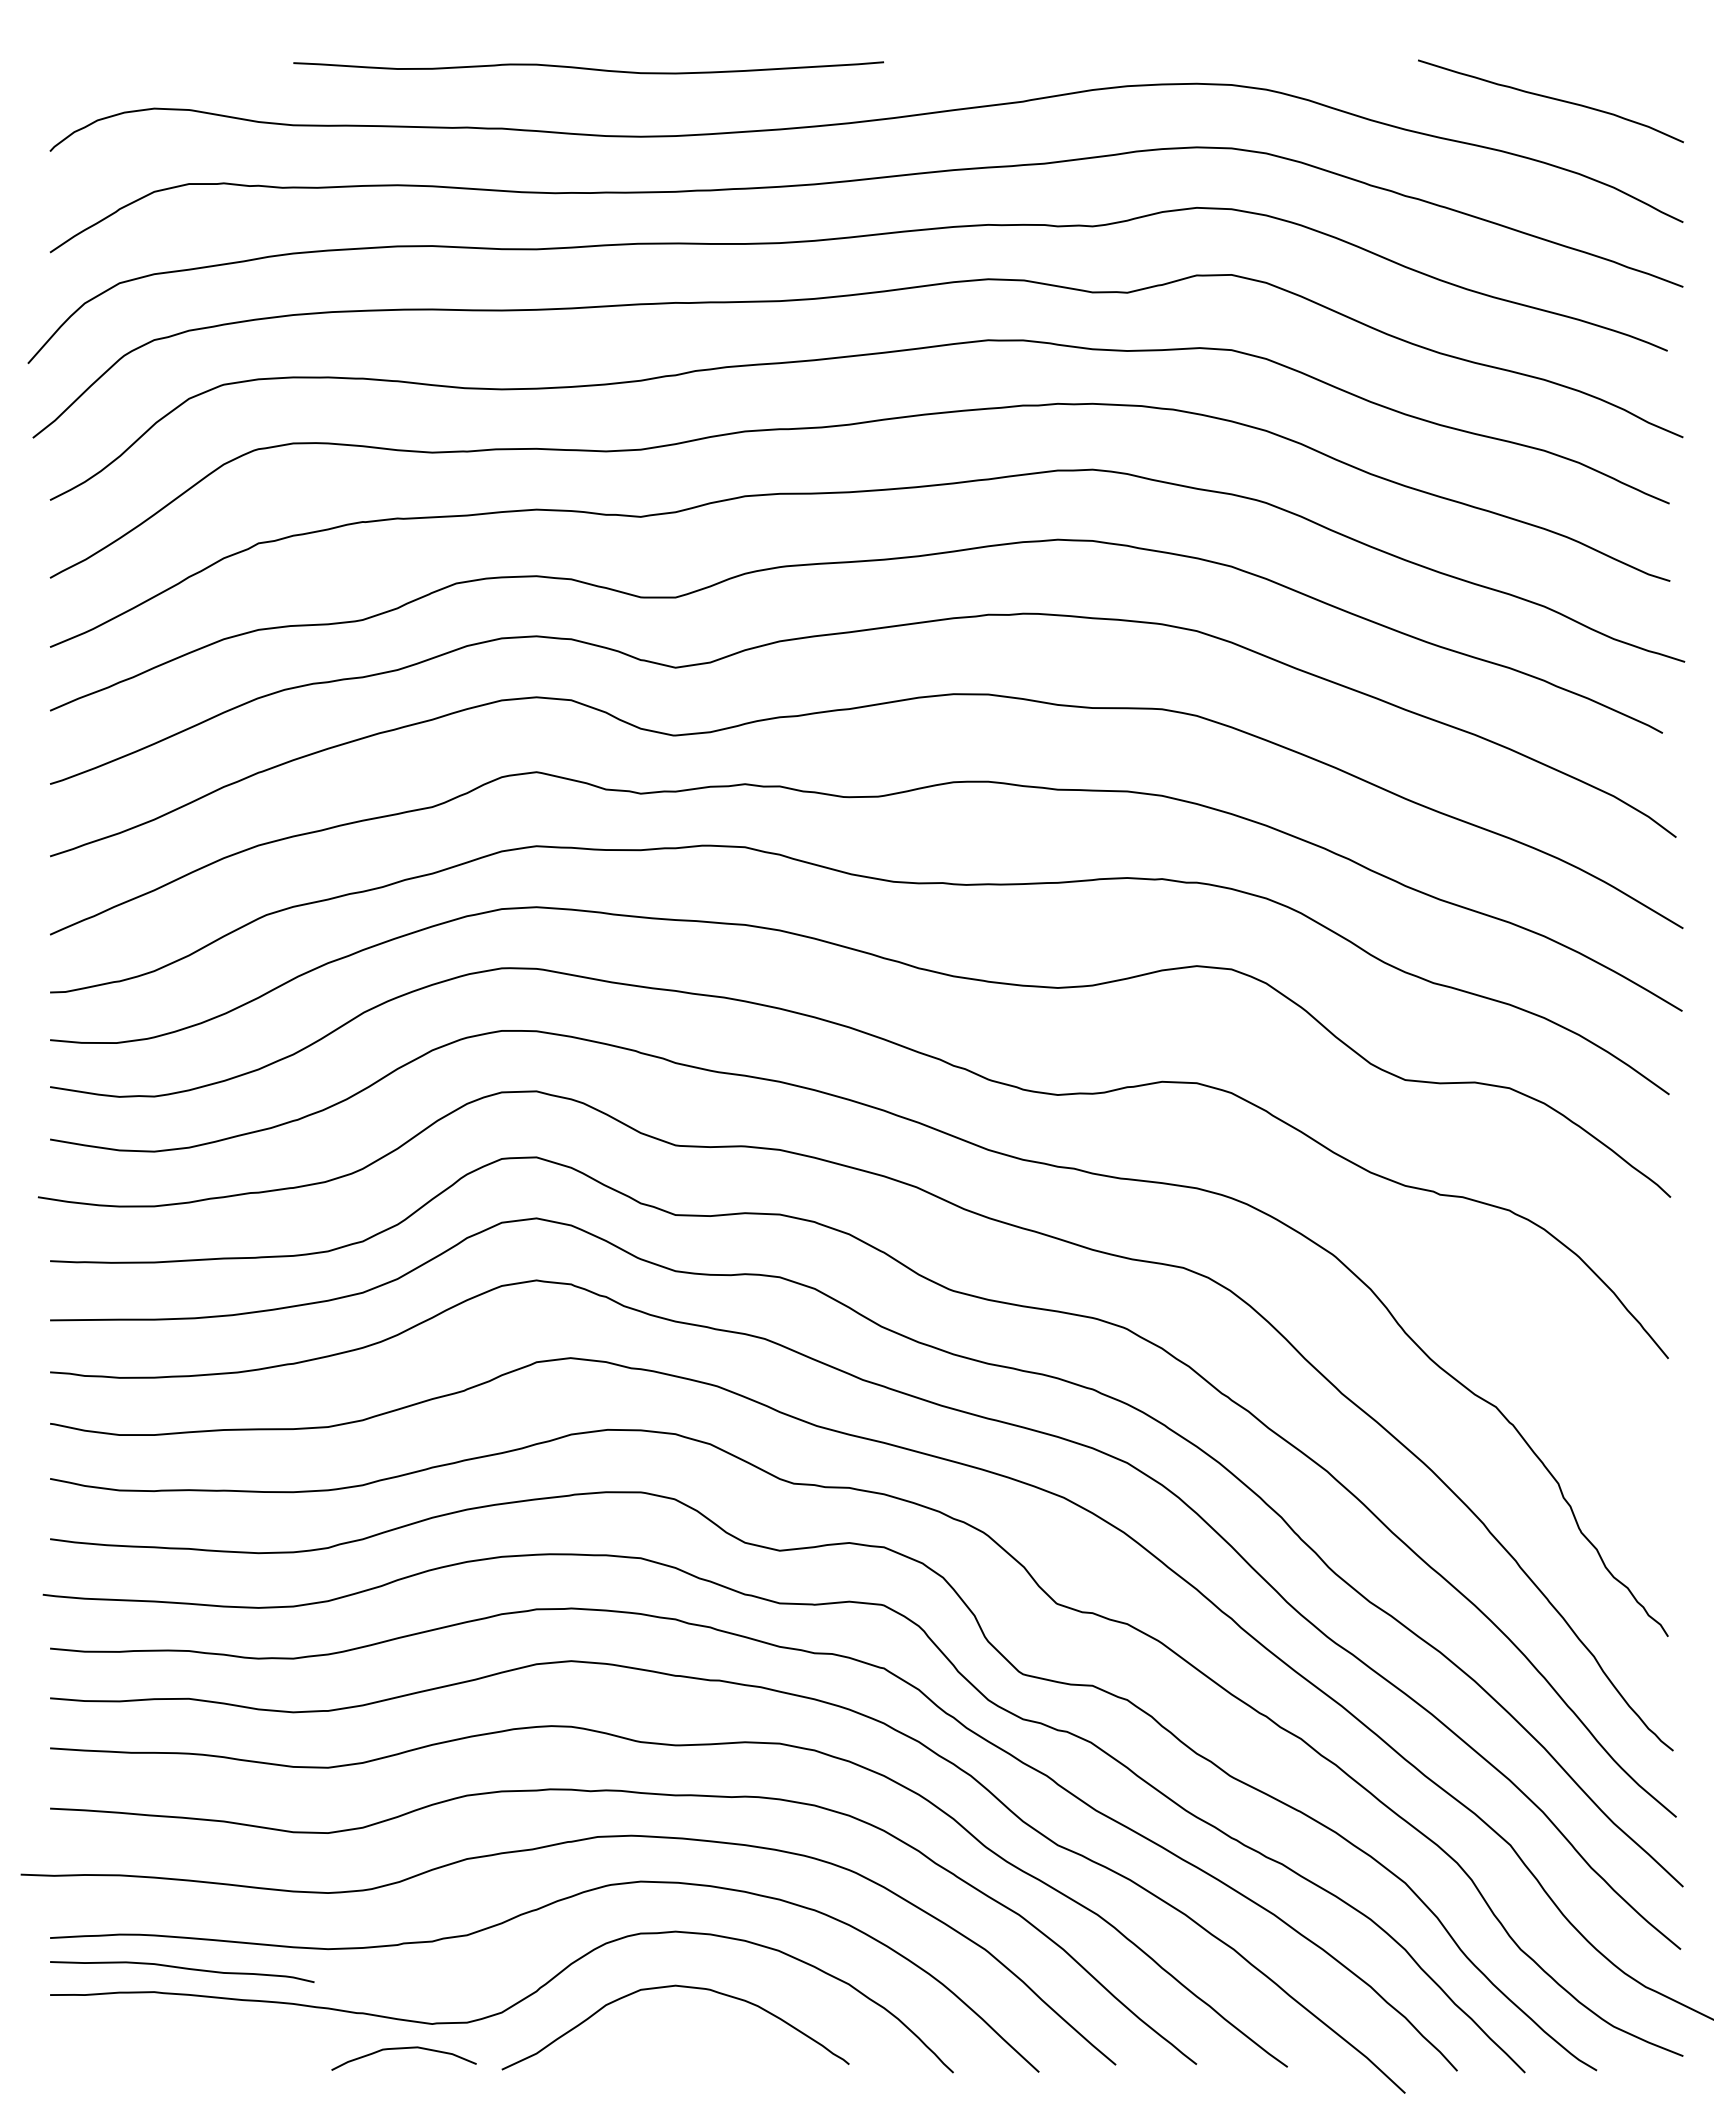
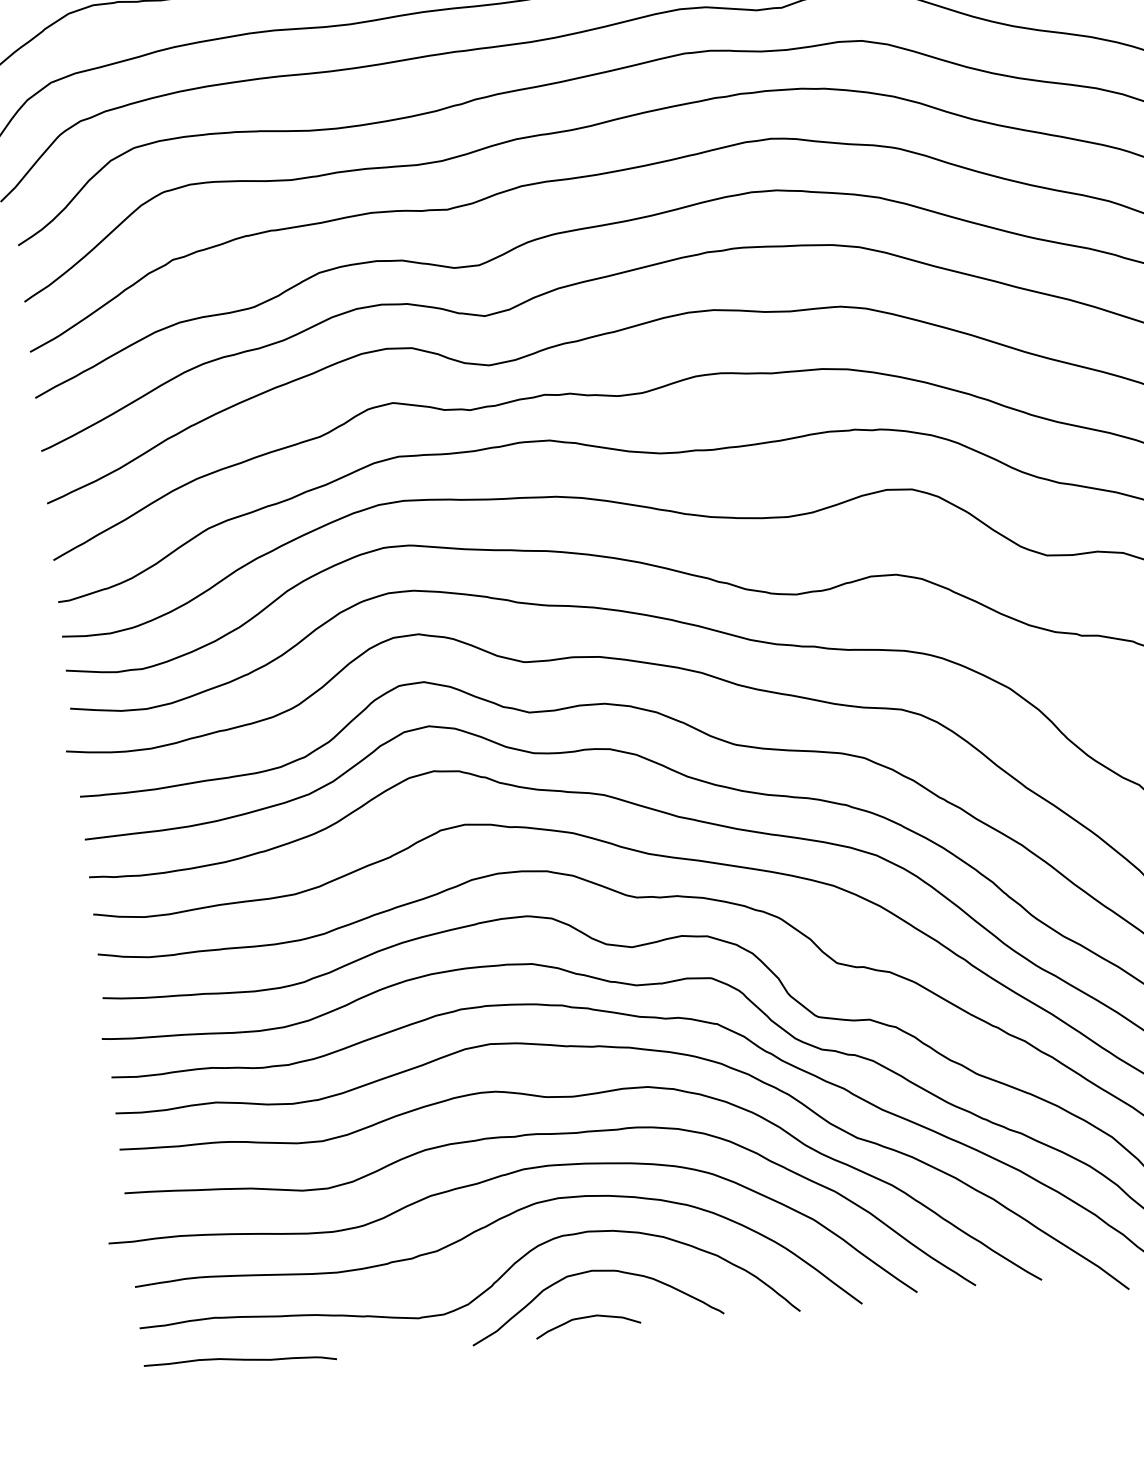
curve: (183, 1969) -> (241, 1360), moved
curve: (403, 2049) -> (586, 1318), moved

